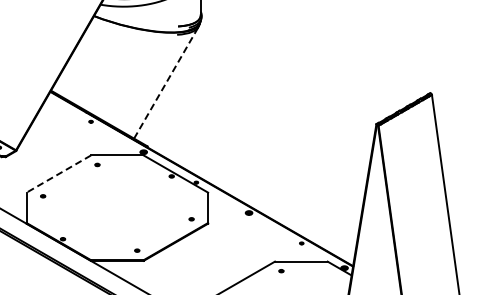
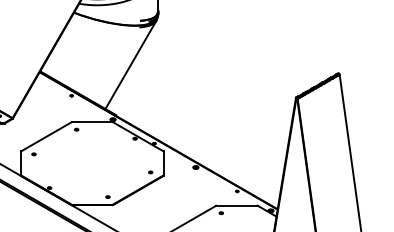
line: (166, 82) -> (130, 64), dashed -> solid
line: (58, 174) -> (46, 137), dashed -> solid

